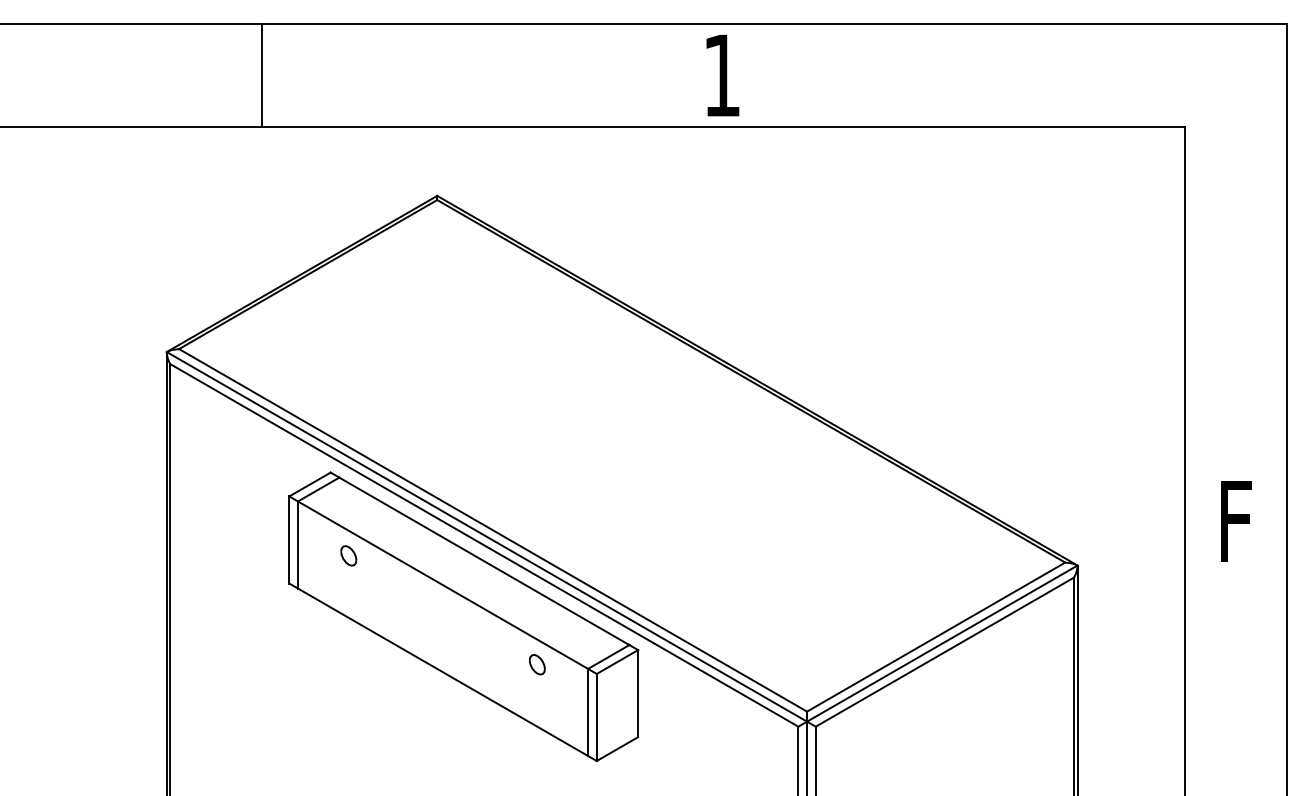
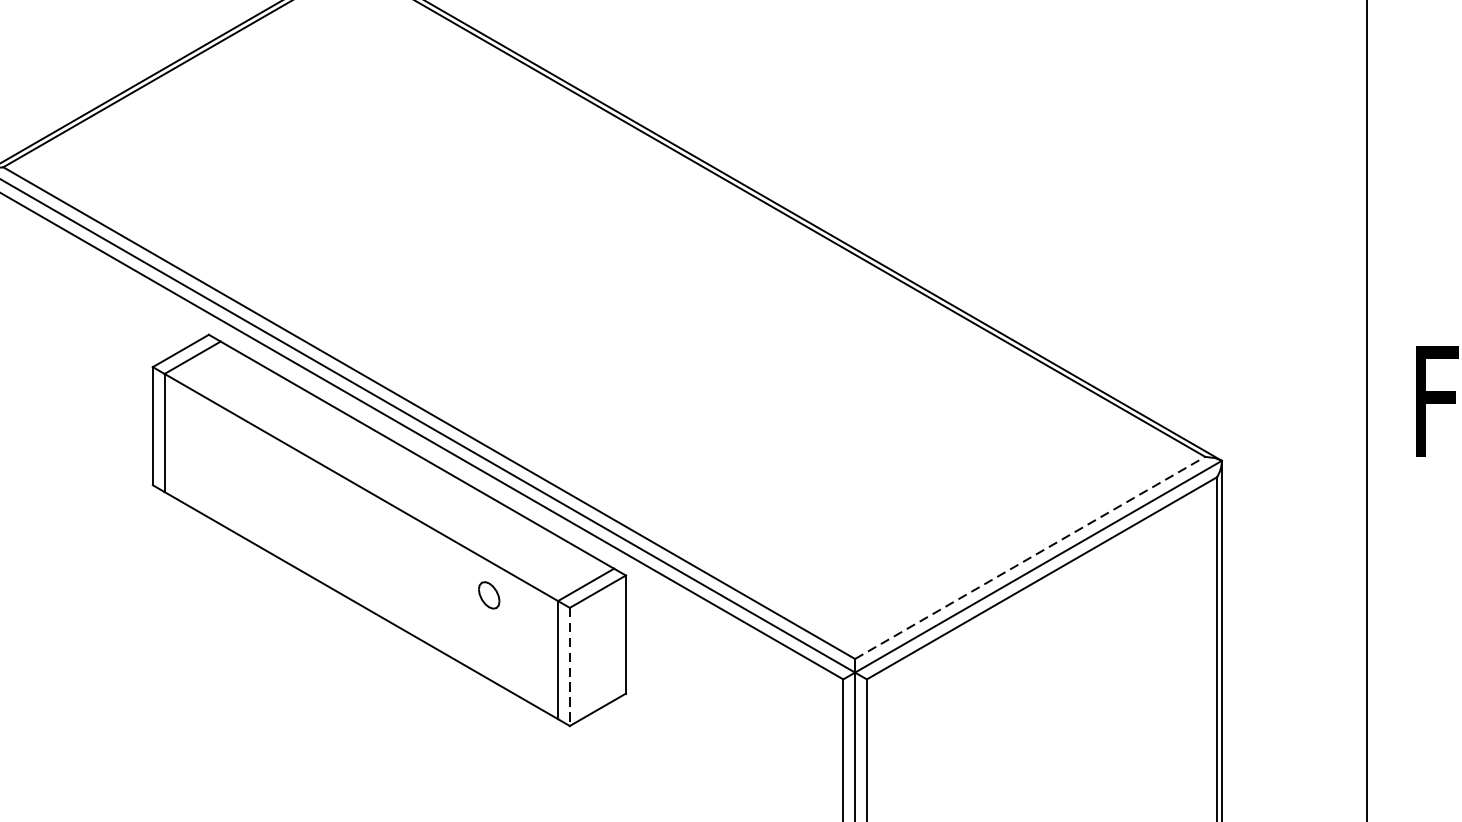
part: (348, 555) -> (233, 447), removed
line: (936, 636) -> (1030, 557), solid -> dashed
line: (596, 717) -> (569, 666), solid -> dashed

